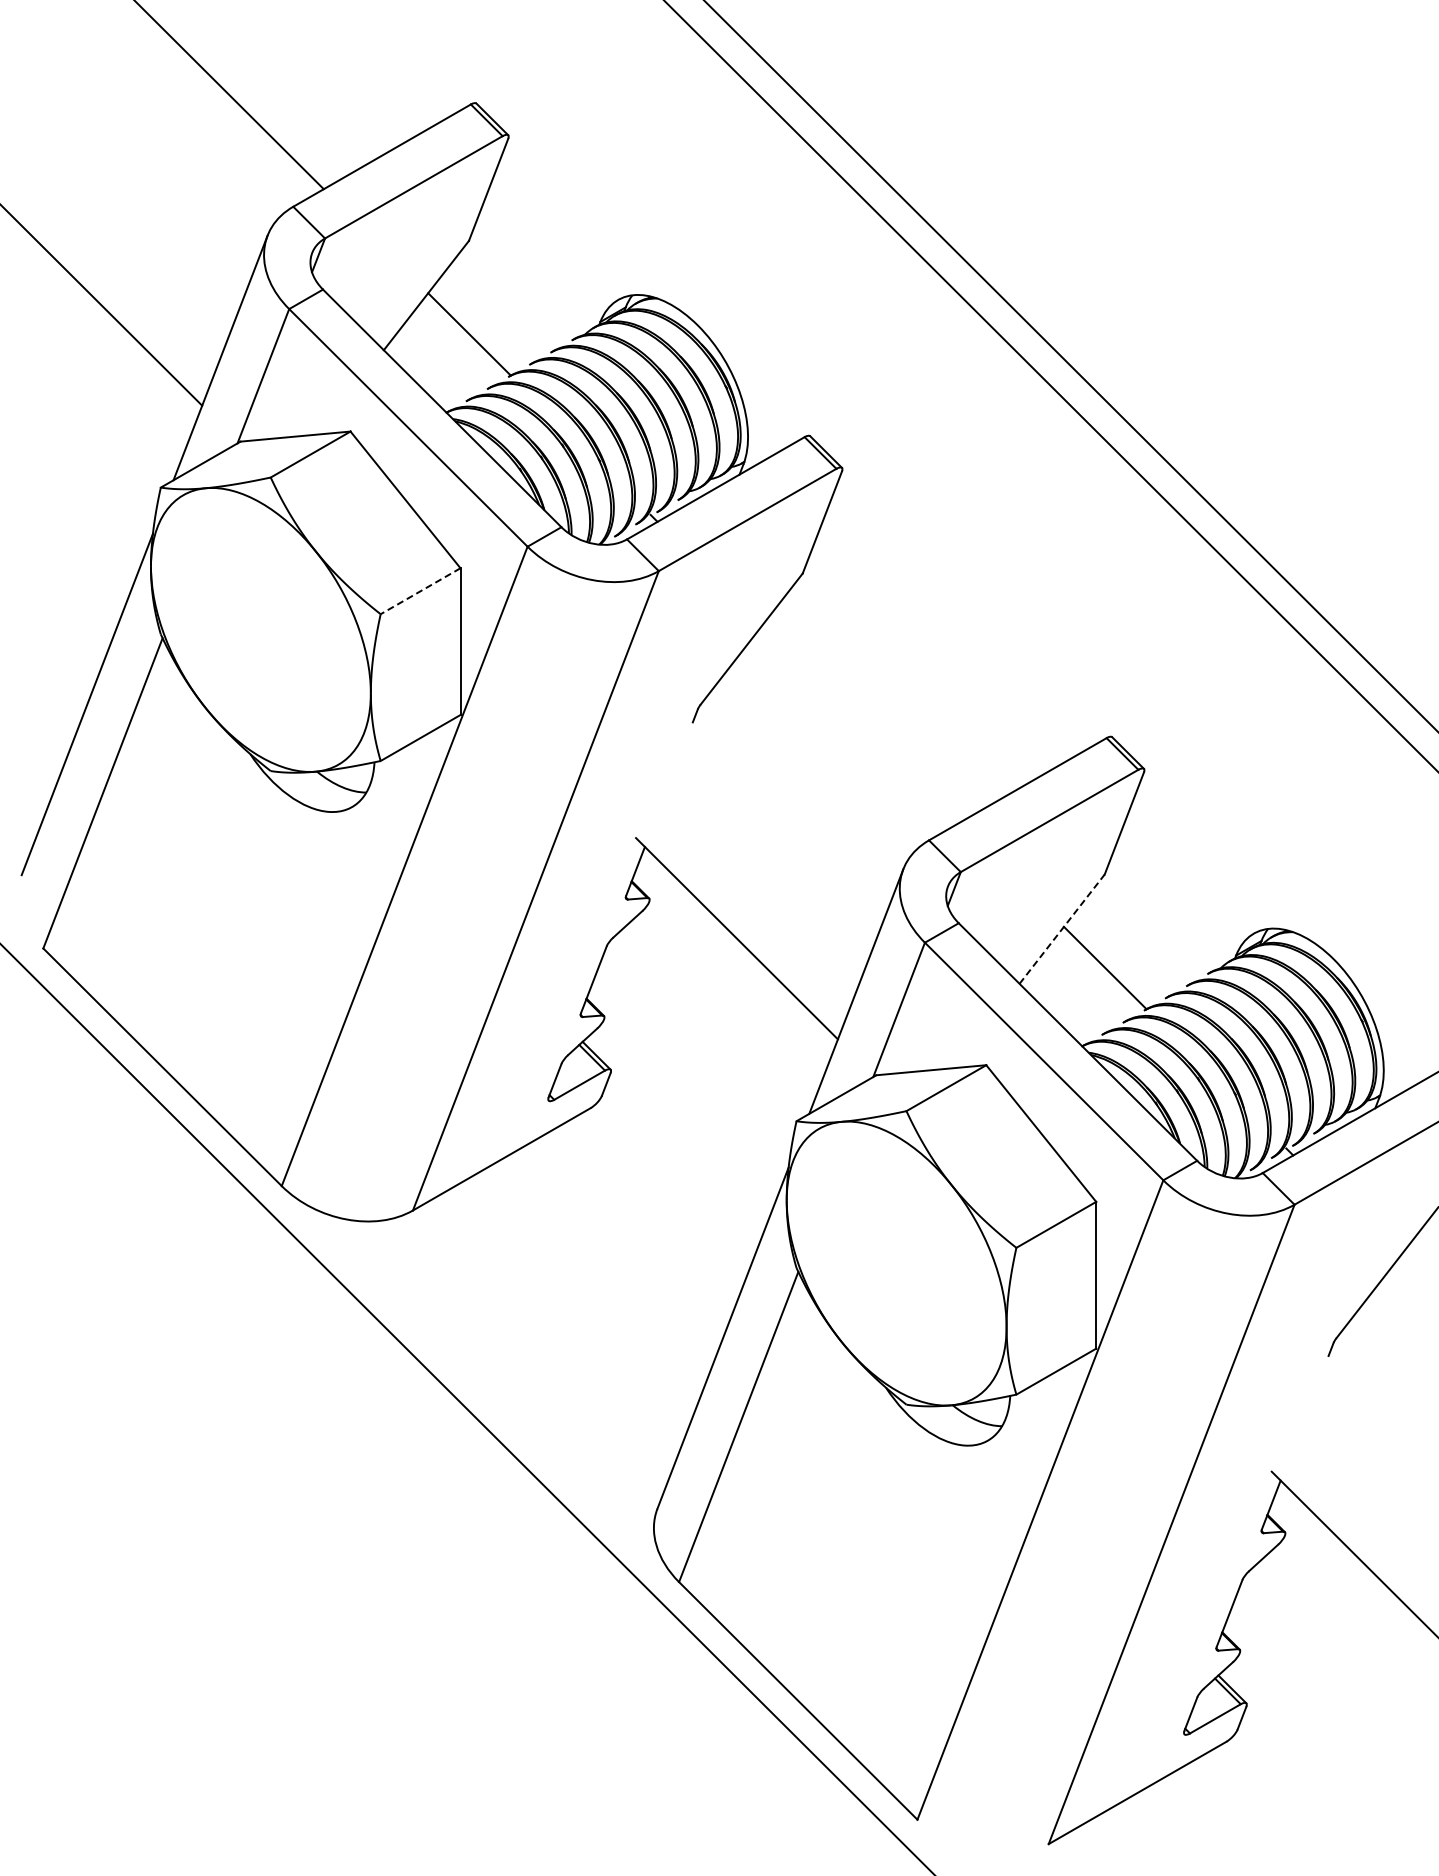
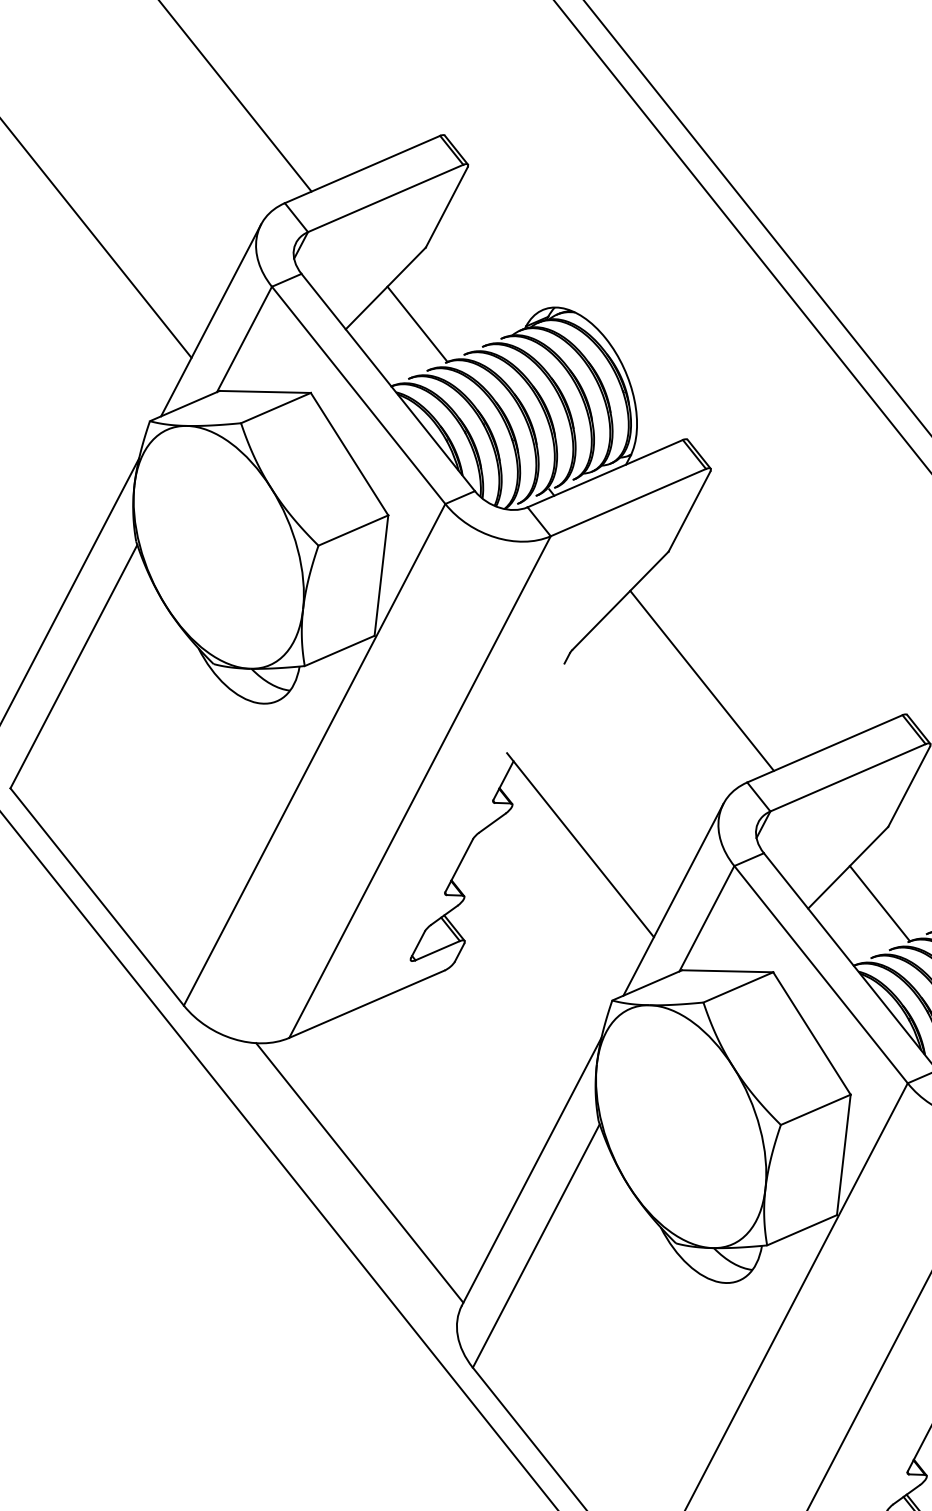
line: (420, 591) -> (353, 530), dashed -> solid
line: (860, 723) -> (701, 680), added
line: (1062, 928) -> (848, 867), dashed -> solid
line: (515, 1363) -> (359, 1173), added

